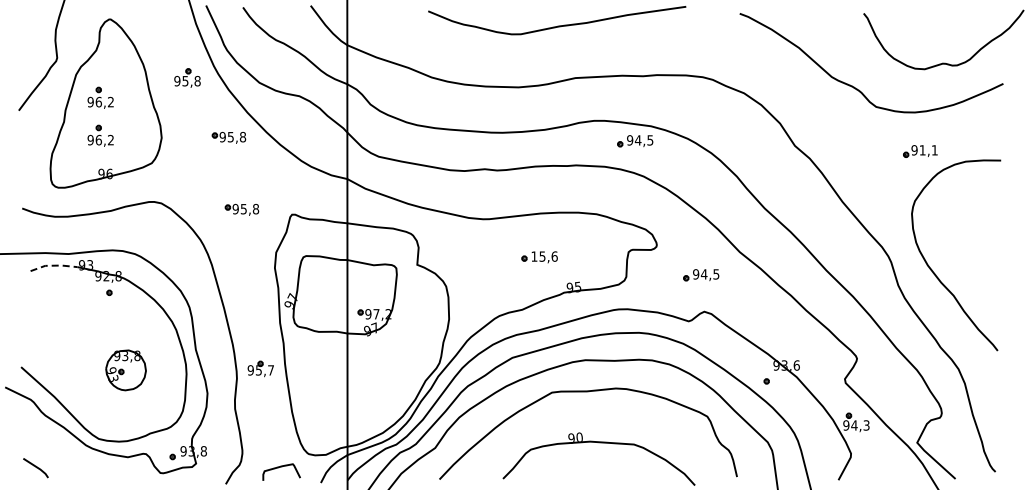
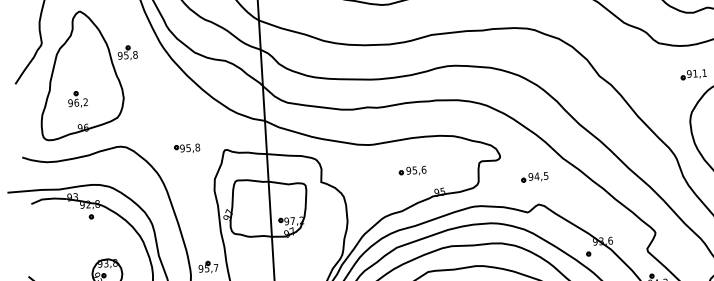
part: (187, 77) -> (127, 52), moved
part: (100, 97) -> (76, 70), removed
part: (228, 137) -> (173, 95), removed
part: (635, 141) -> (479, 79), removed
text: (534, 256) -> (408, 170), 15,6 -> 95,6
line: (53, 265) -> (48, 198), dashed -> solid

